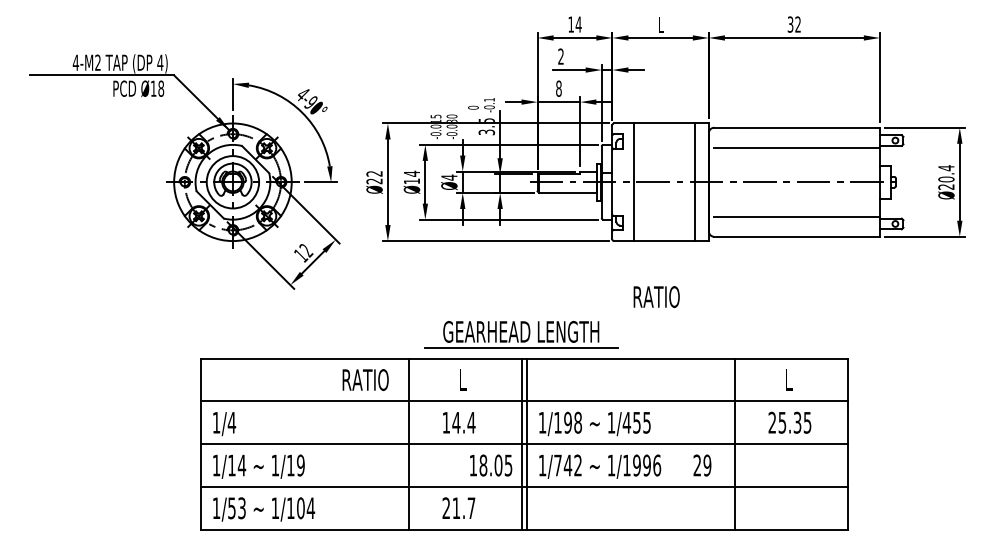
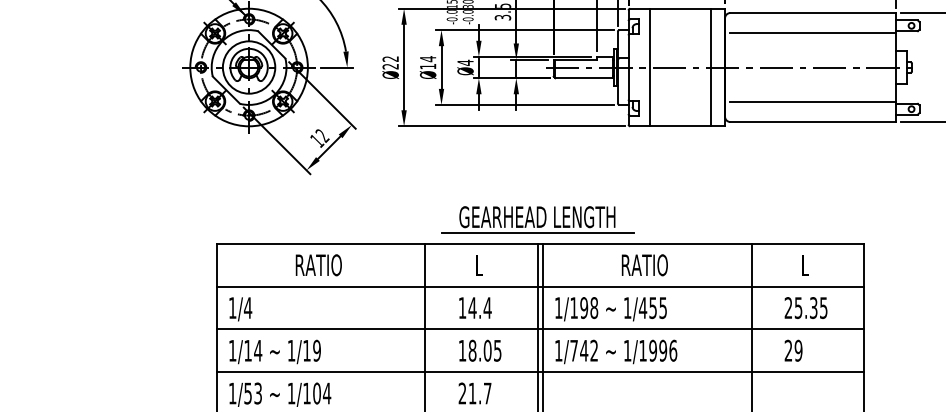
text: (656, 296) -> (644, 264), moved
text: (365, 379) -> (318, 264), moved
text: (491, 465) -> (480, 350), moved
text: (702, 465) -> (793, 350), moved

